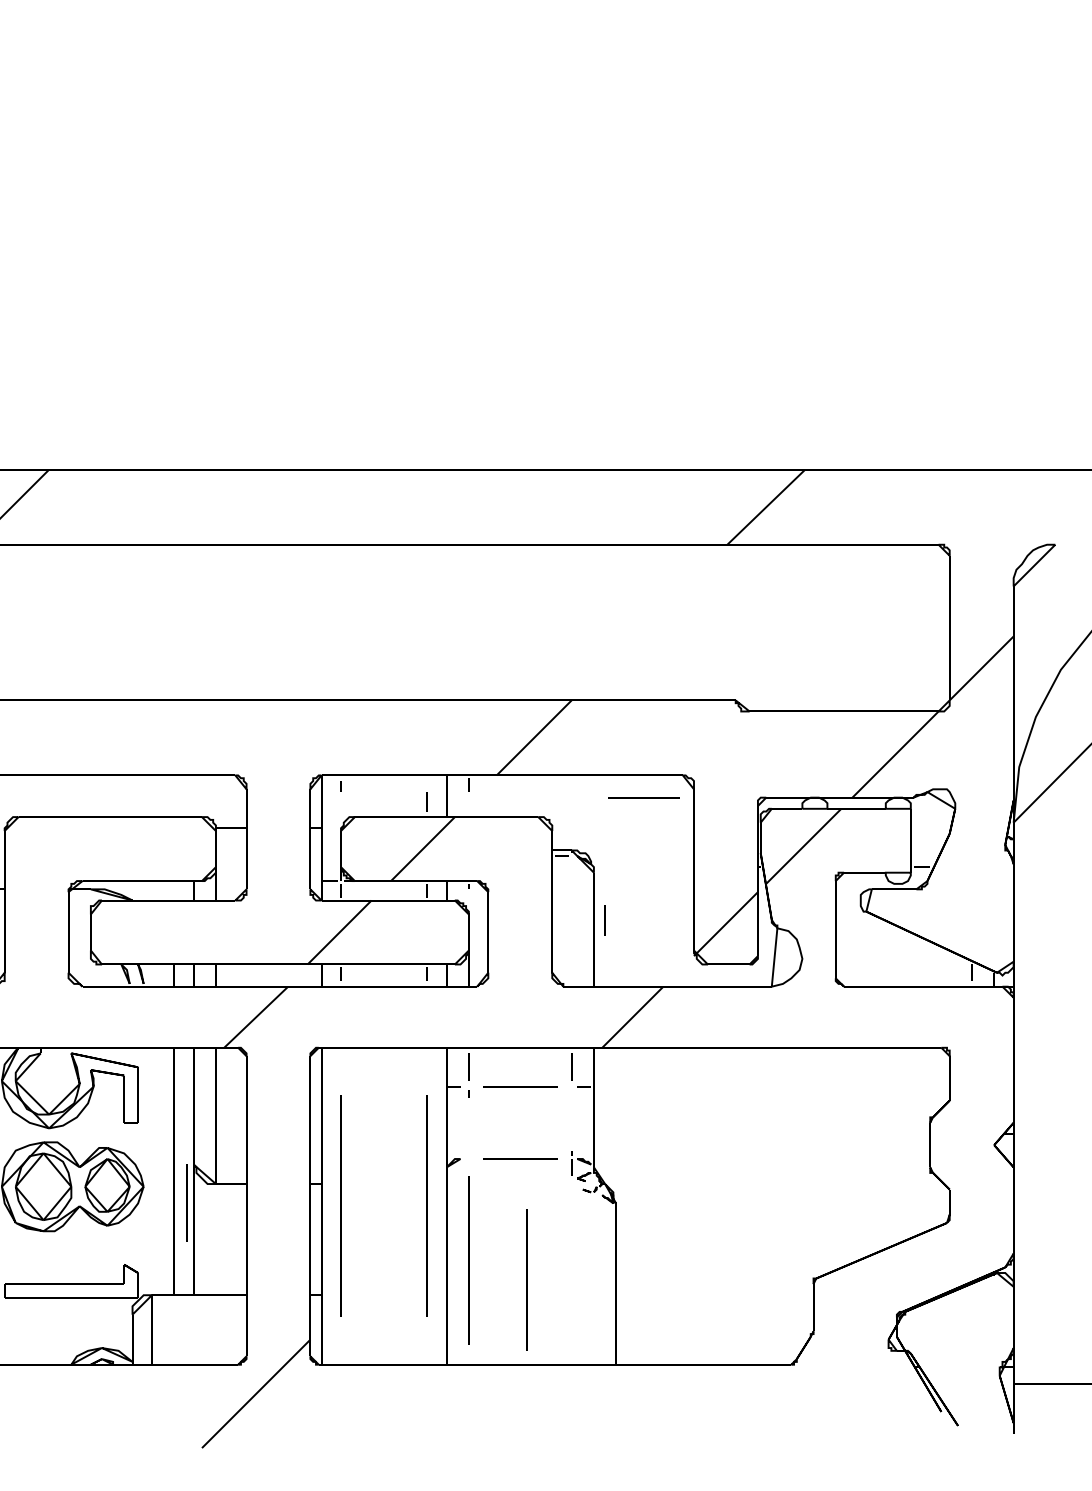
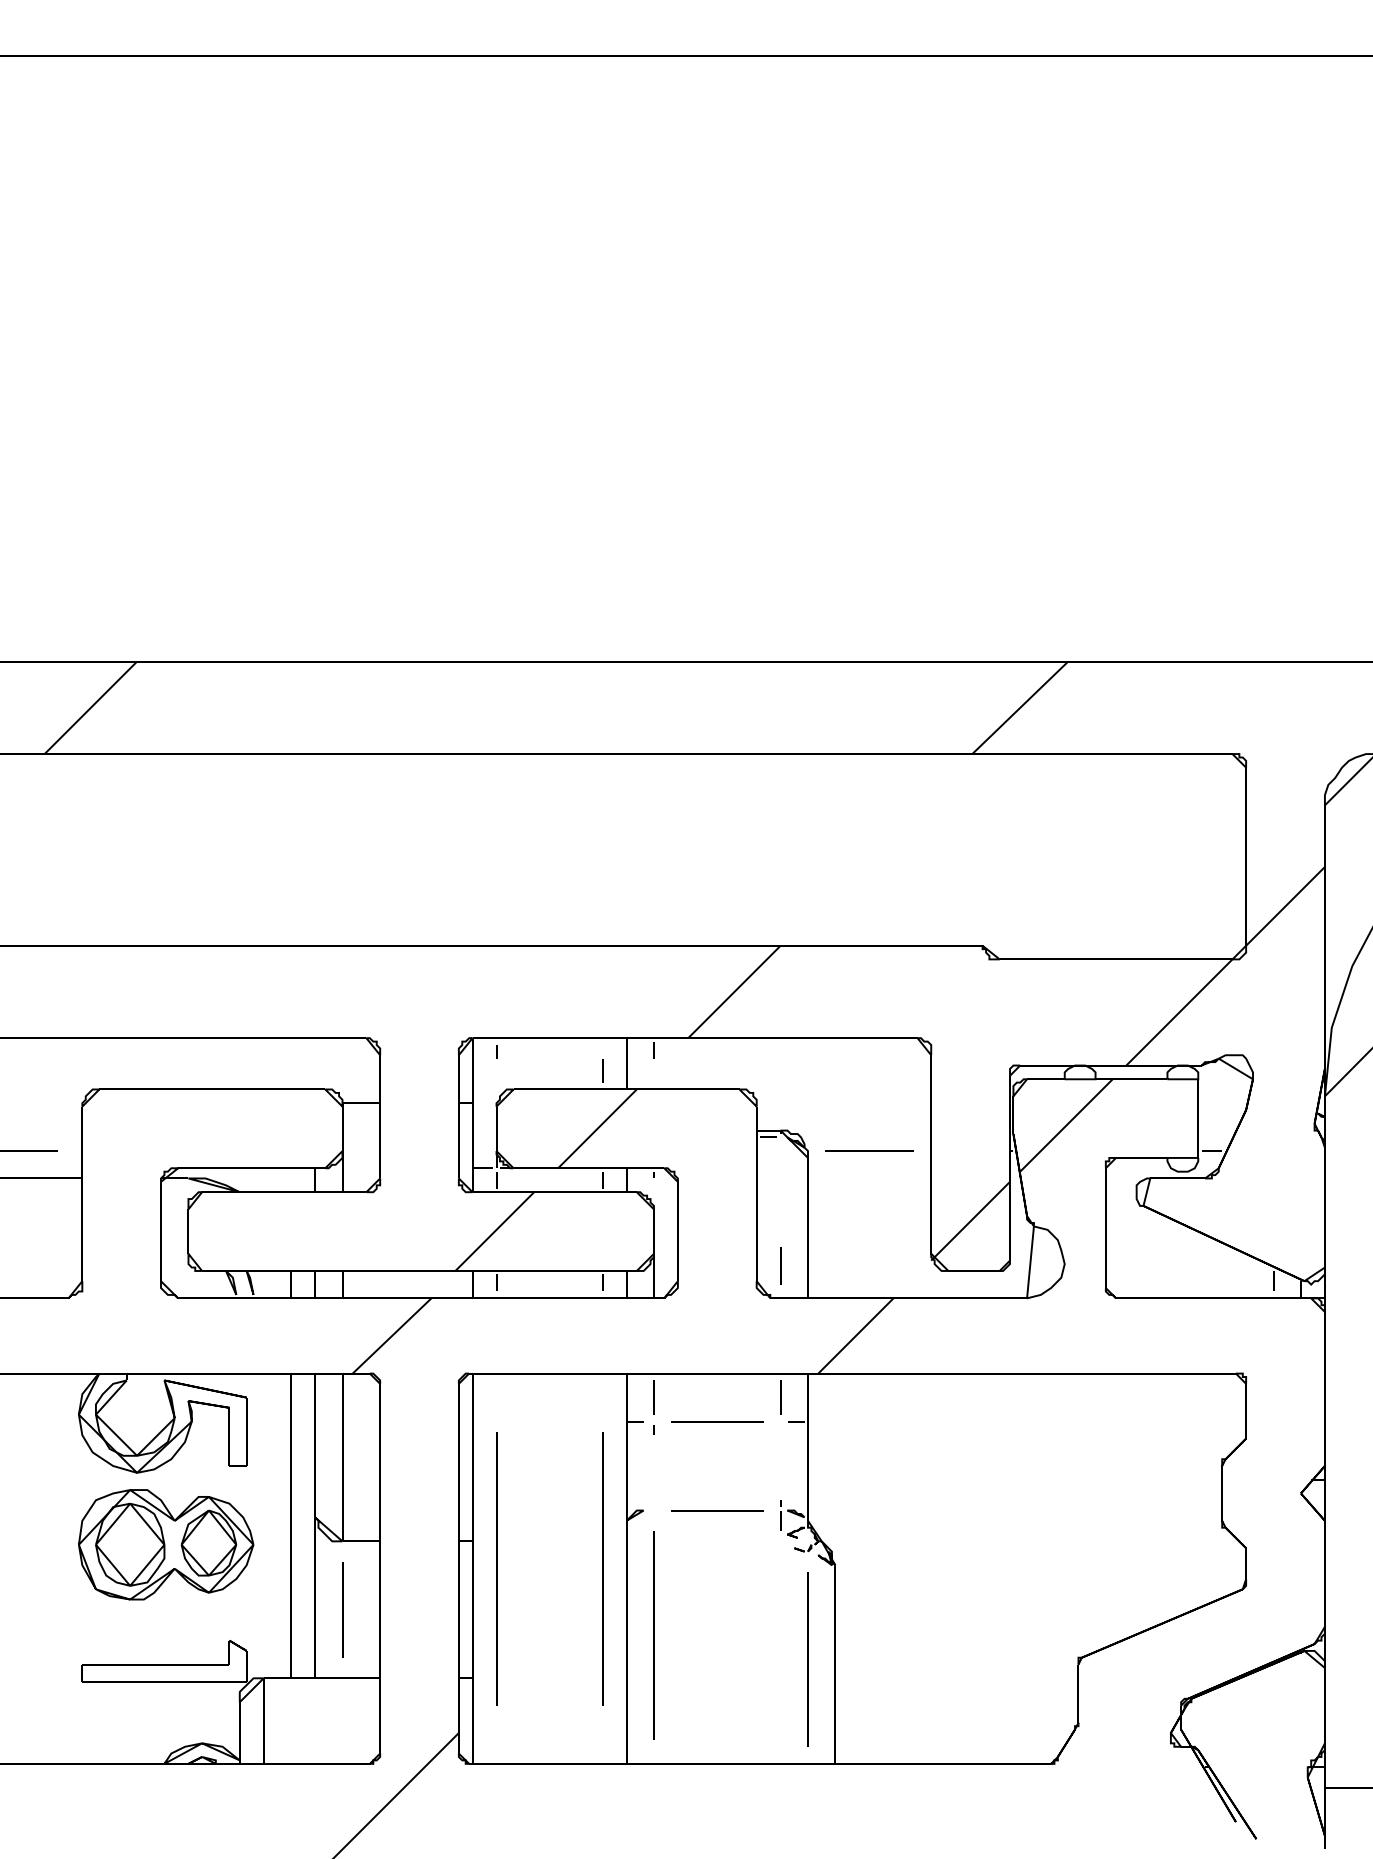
line: (643, 797) -> (869, 1150), moved
line: (604, 920) -> (780, 1265), moved
line: (186, 1202) -> (342, 1609), moved
line: (526, 1279) -> (807, 1659), moved

